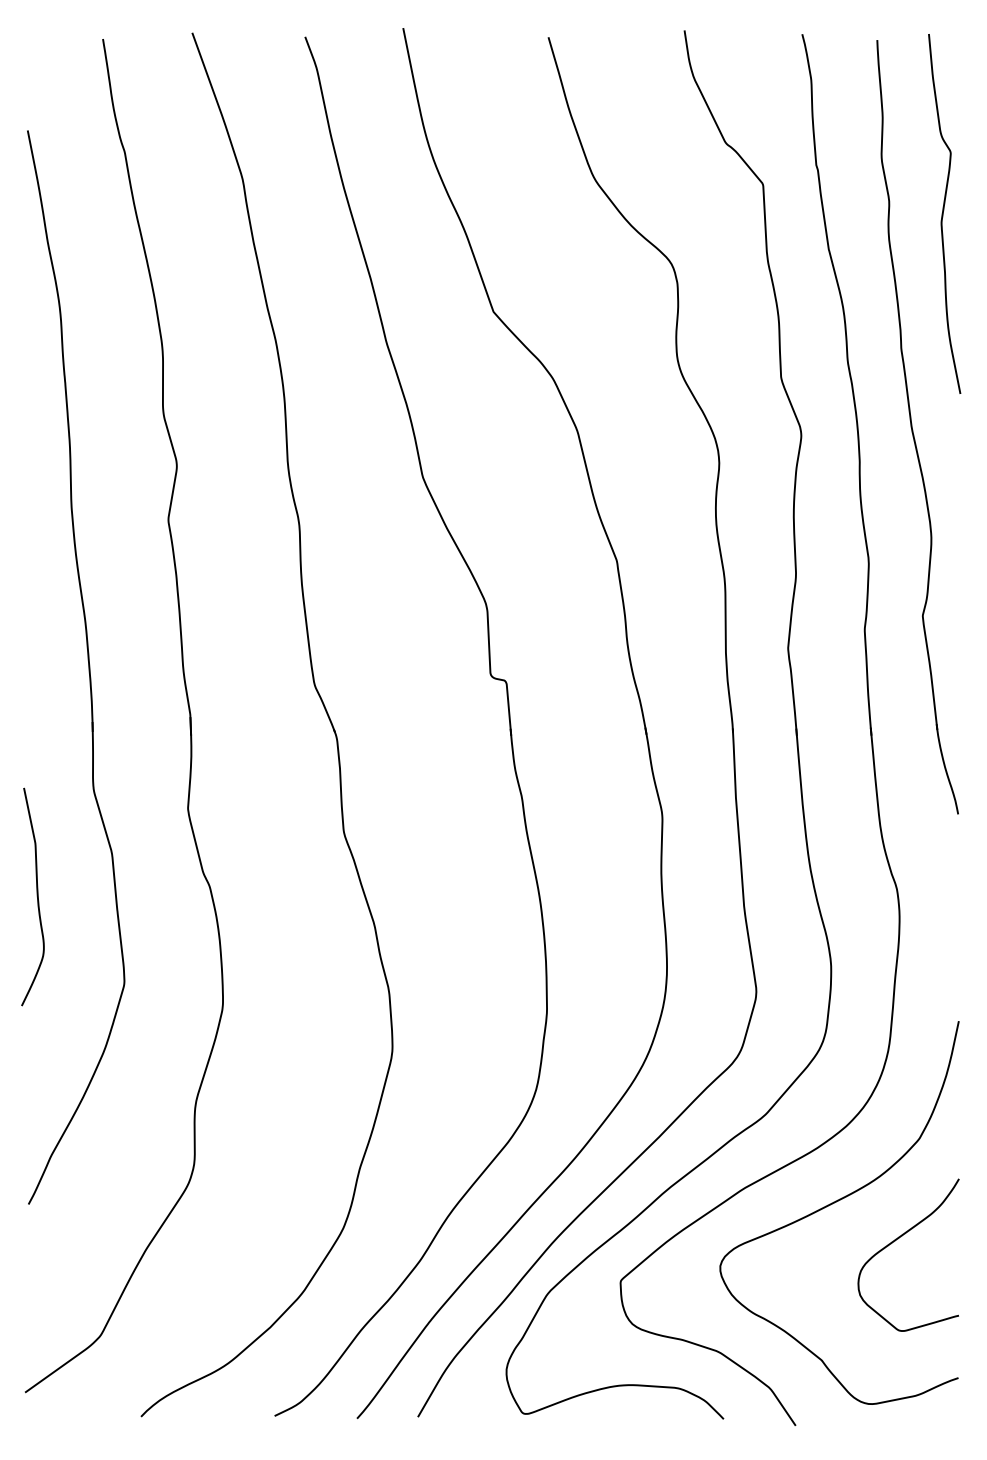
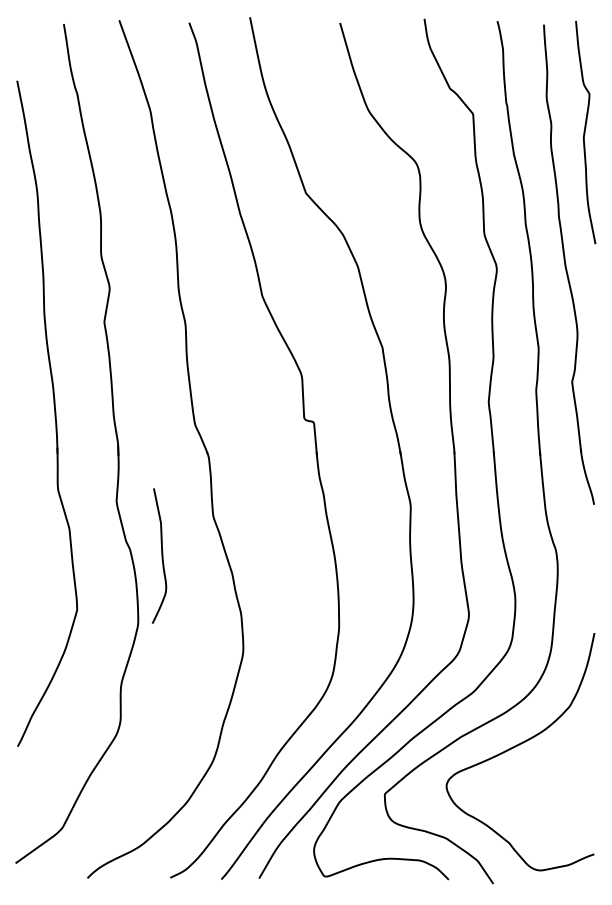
curve: (36, 896) -> (161, 555), moved
curve: (897, 1241) -> (556, 769), removed

